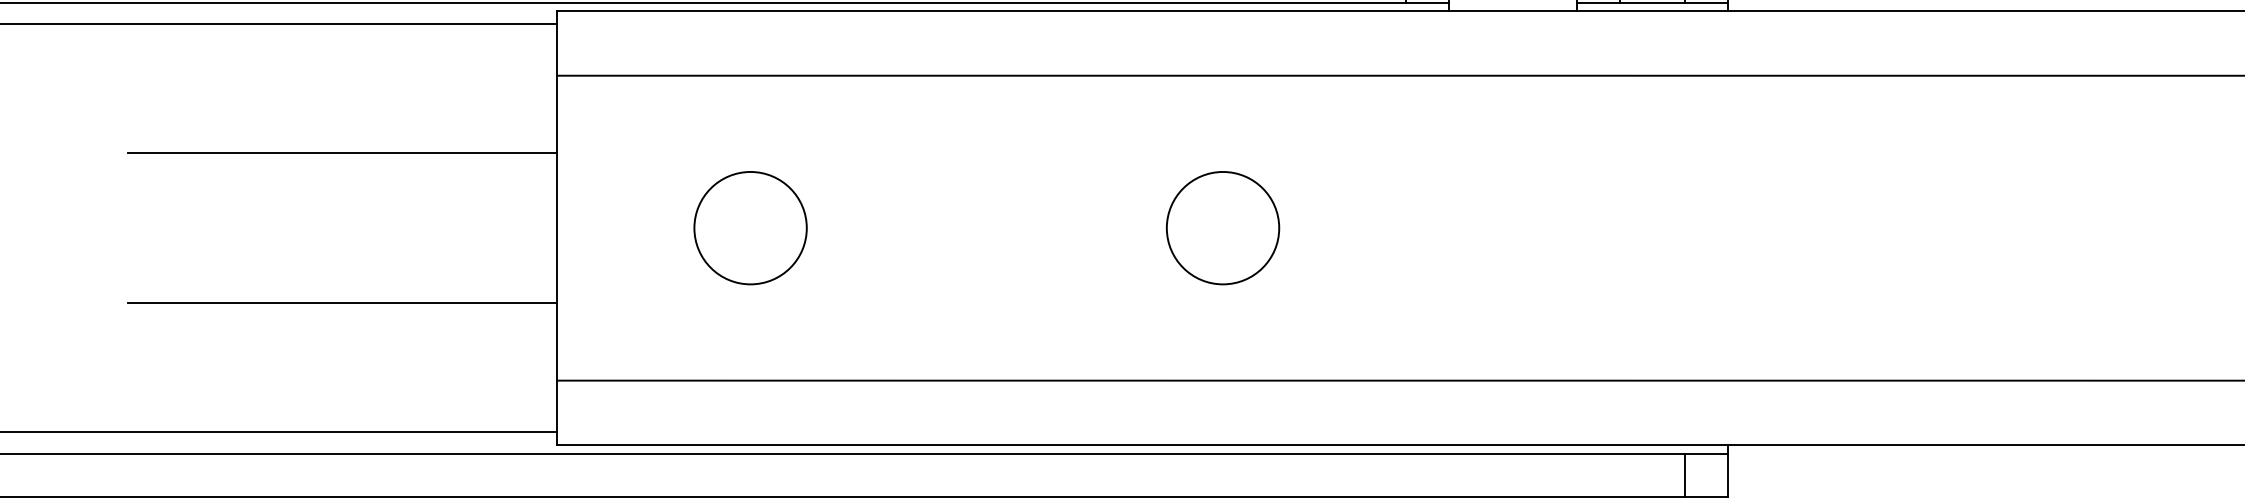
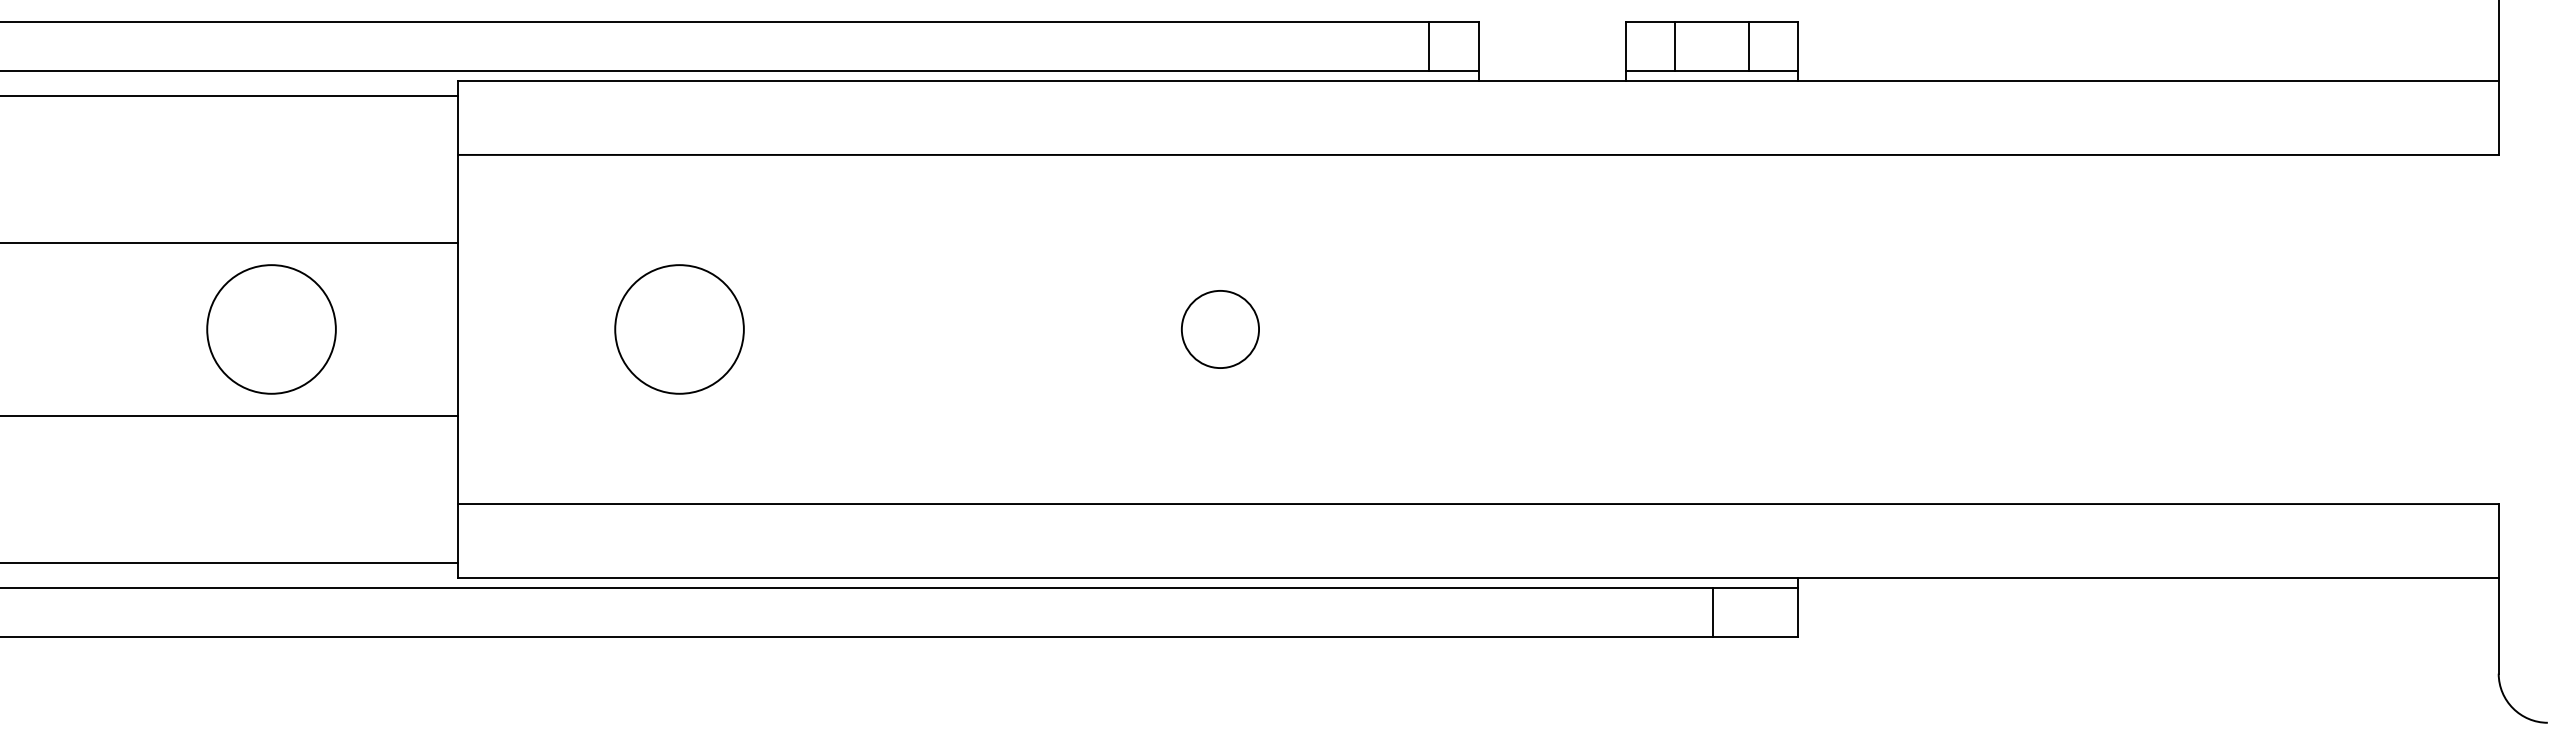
circle: (394, 228) -> (271, 329), added
circle: (1223, 228) -> (1220, 329), size x0.6
line: (1684, 474) -> (1712, 611), moved

